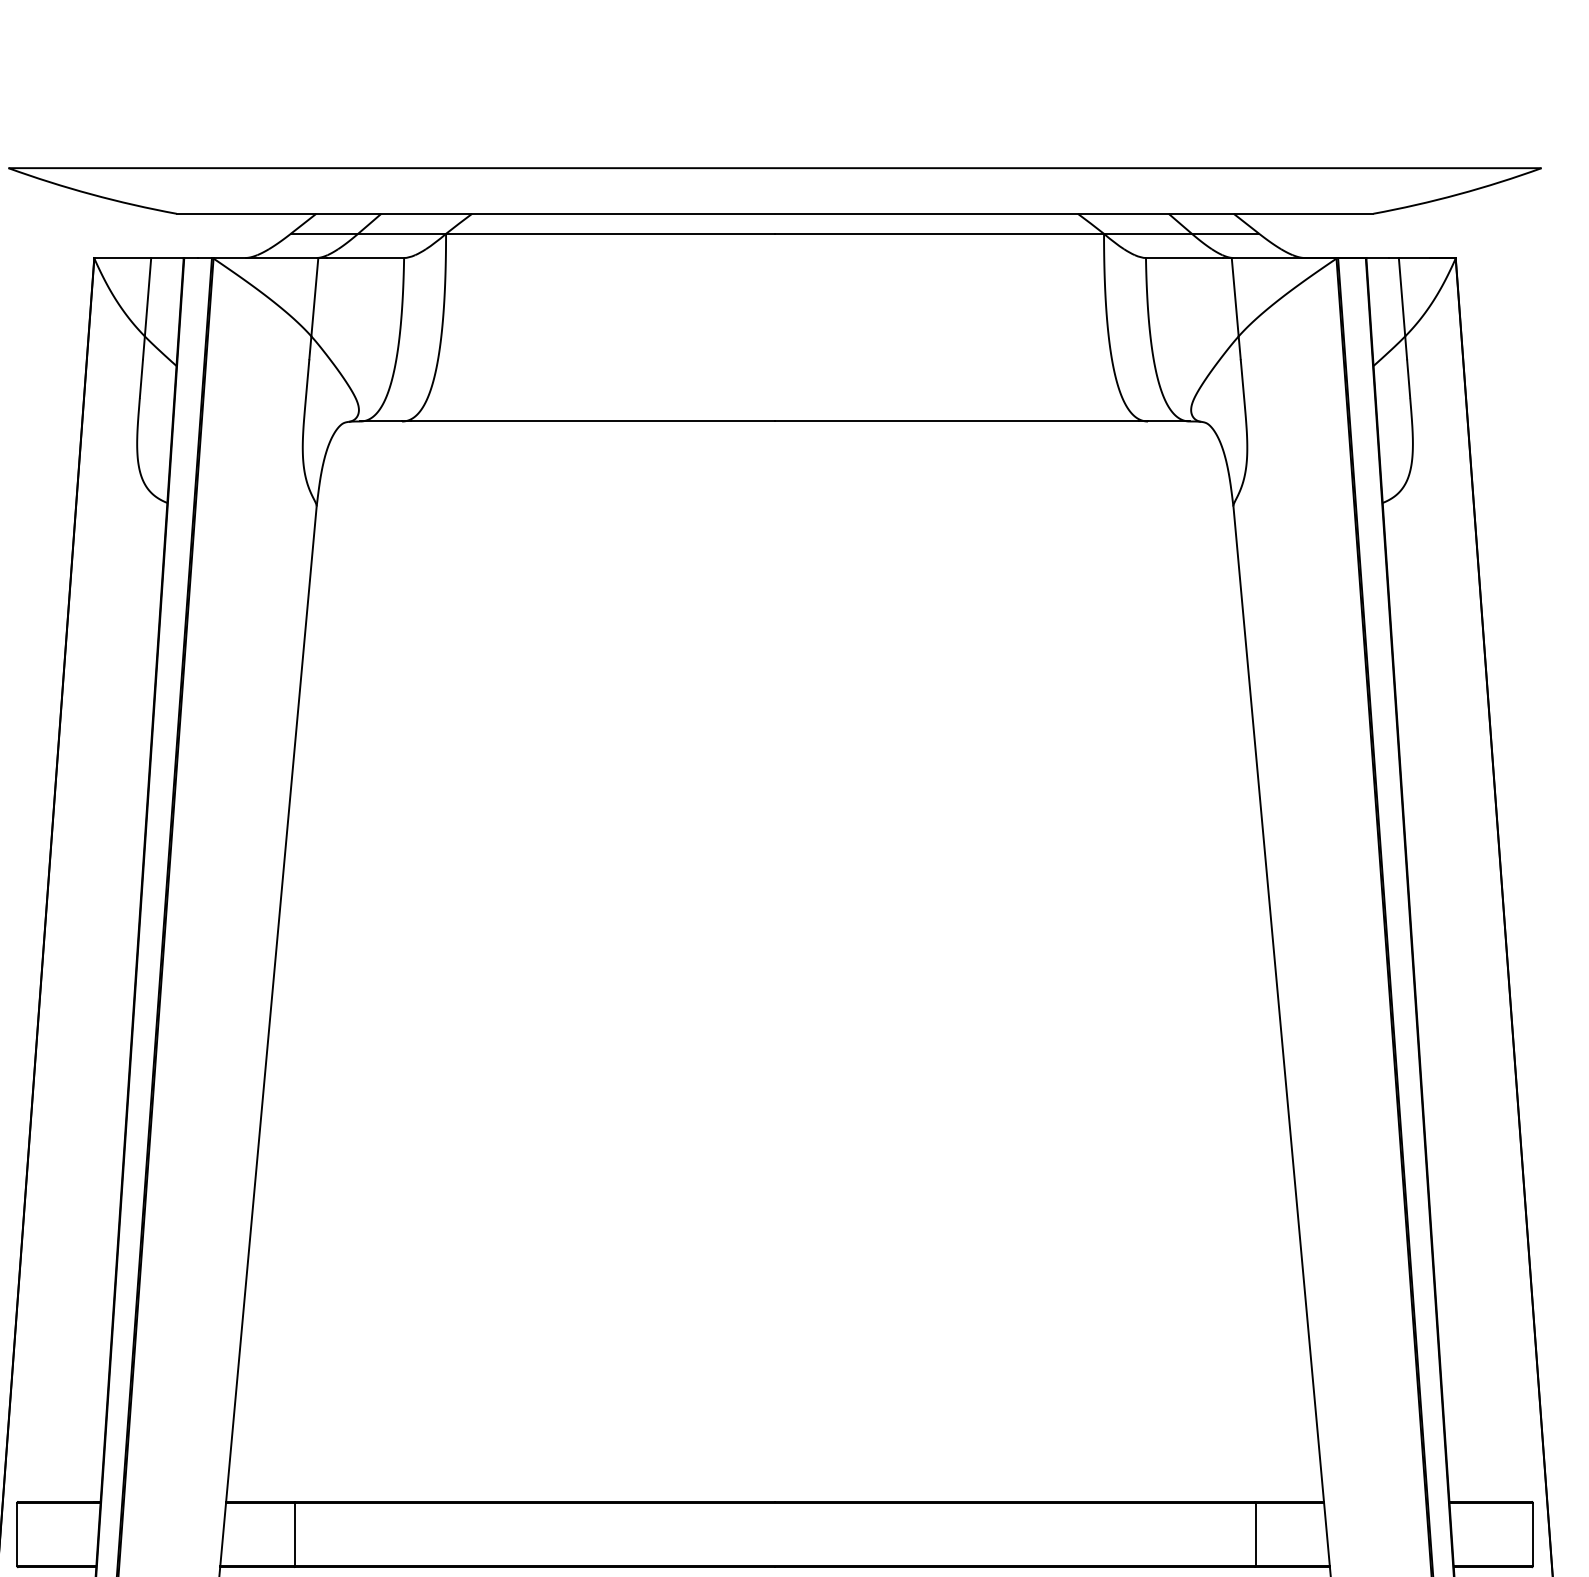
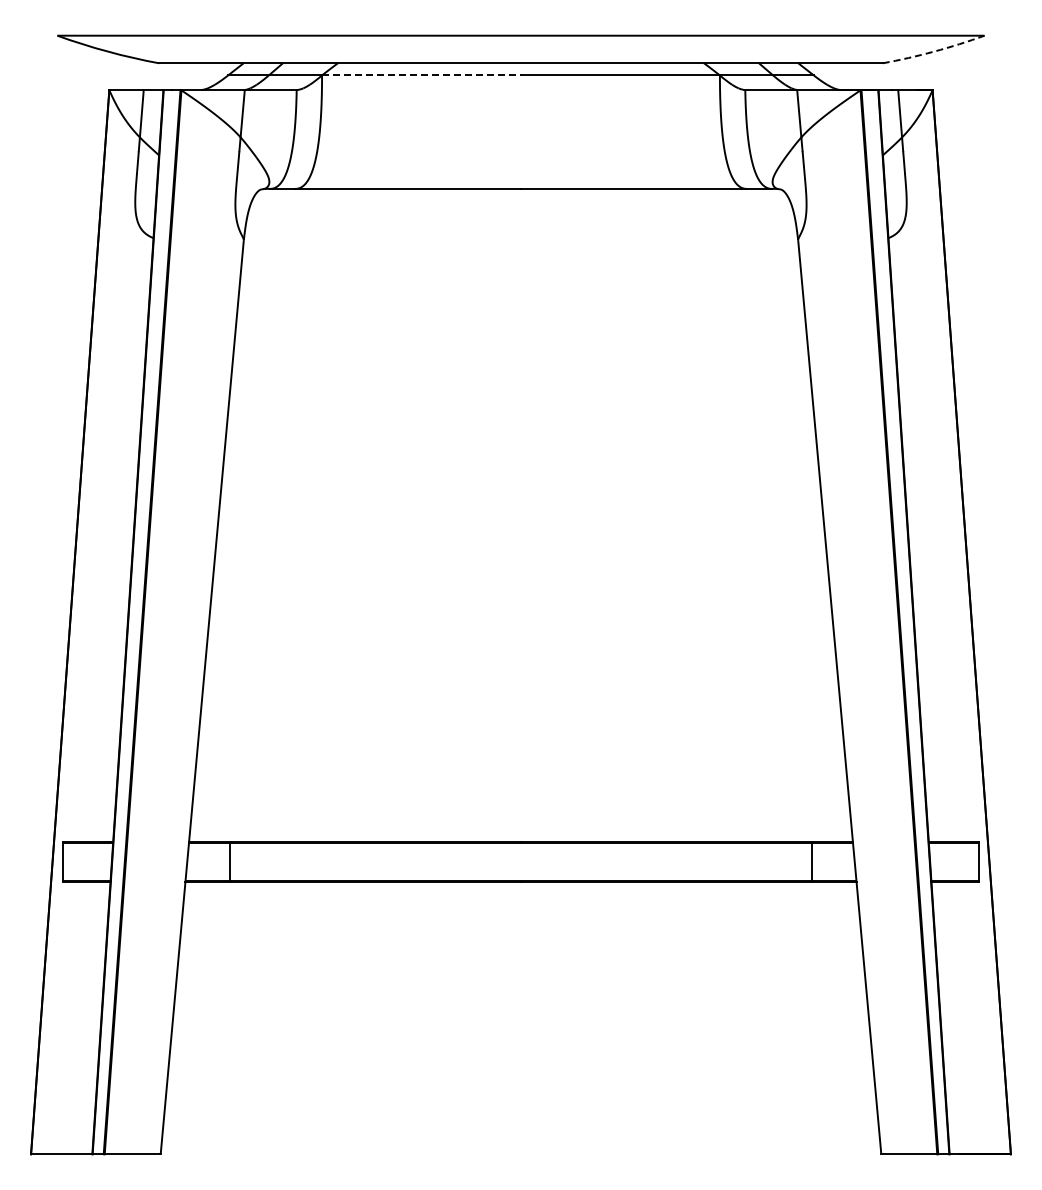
arc: (1458, 194) -> (934, 51), solid -> dashed
line: (612, 233) -> (422, 75), solid -> dashed

